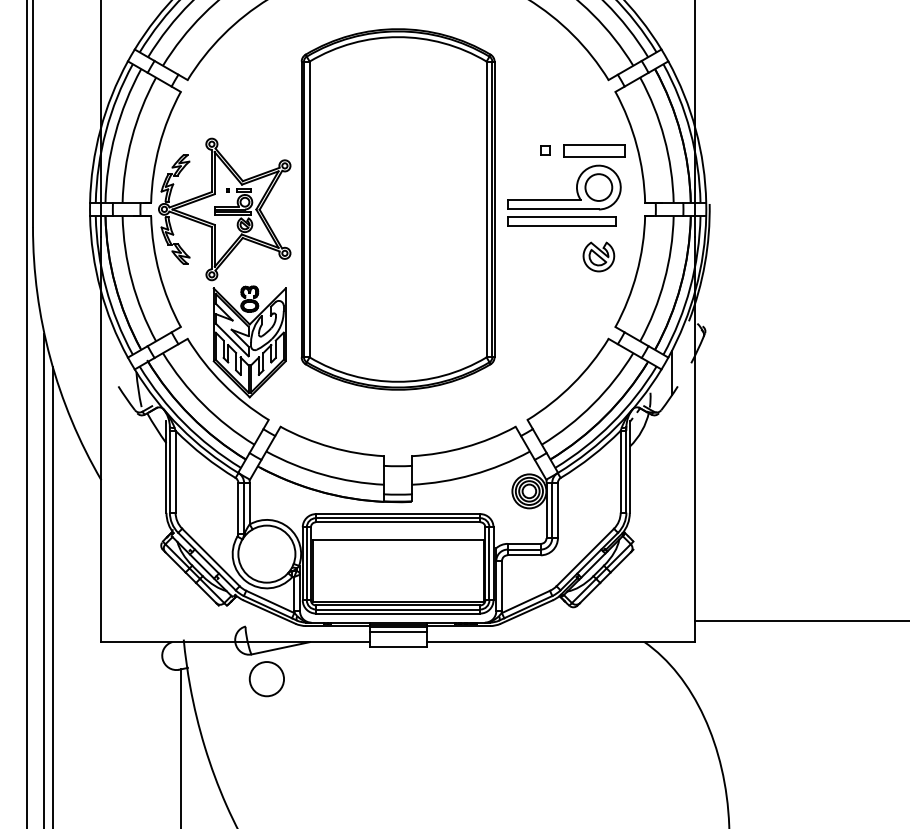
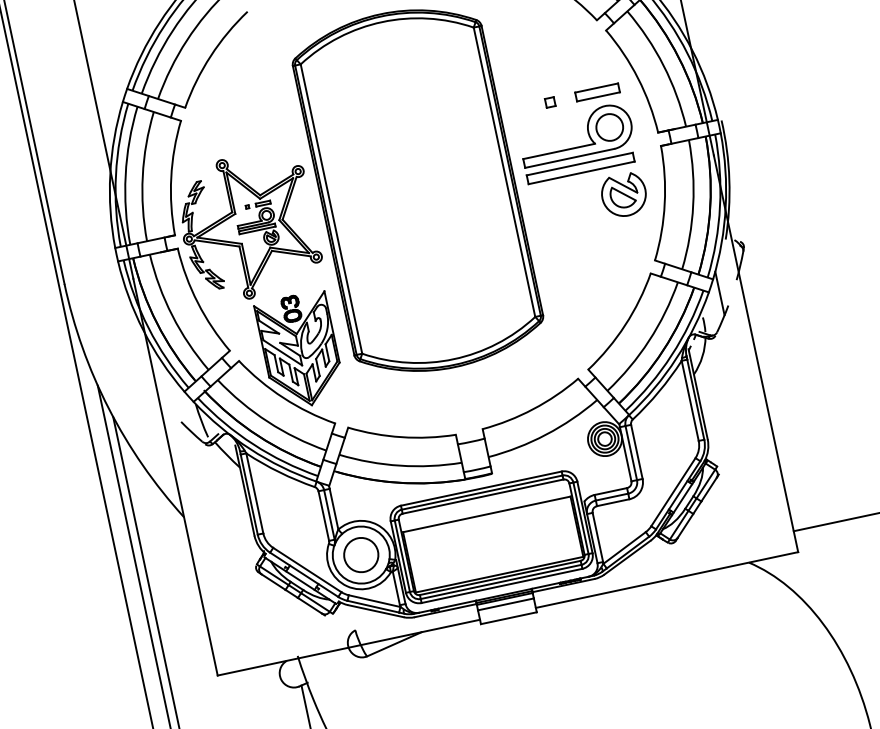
part: (593, 150) -> (596, 92), size x0.71
part: (598, 256) -> (623, 194), size x1.43
circle: (266, 679) -> (360, 555), moved

